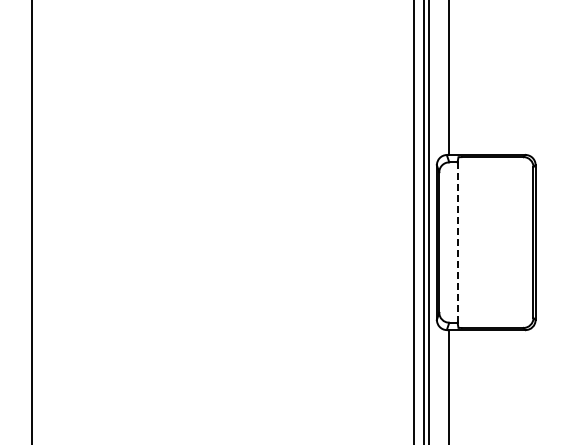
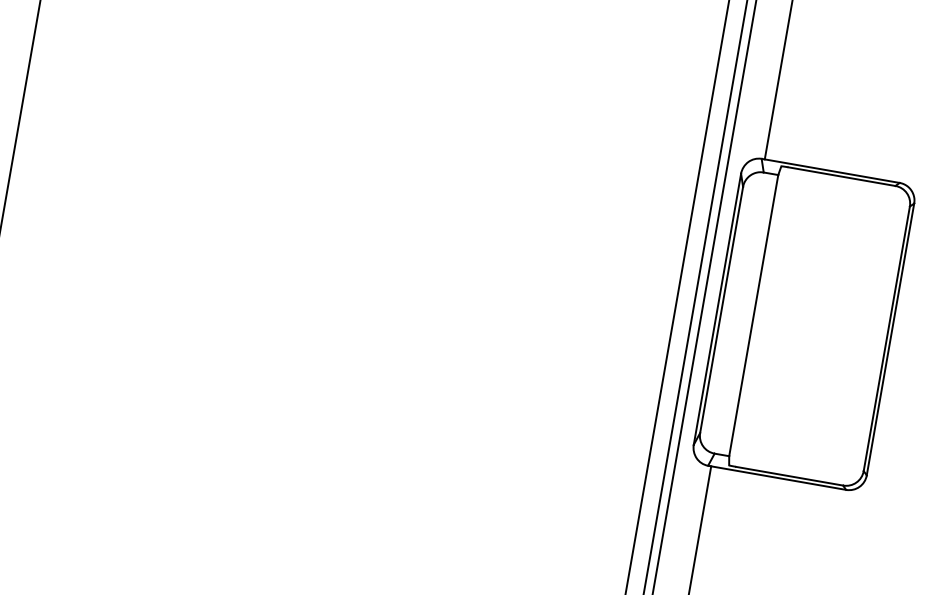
line: (457, 243) -> (753, 317), dashed -> solid

